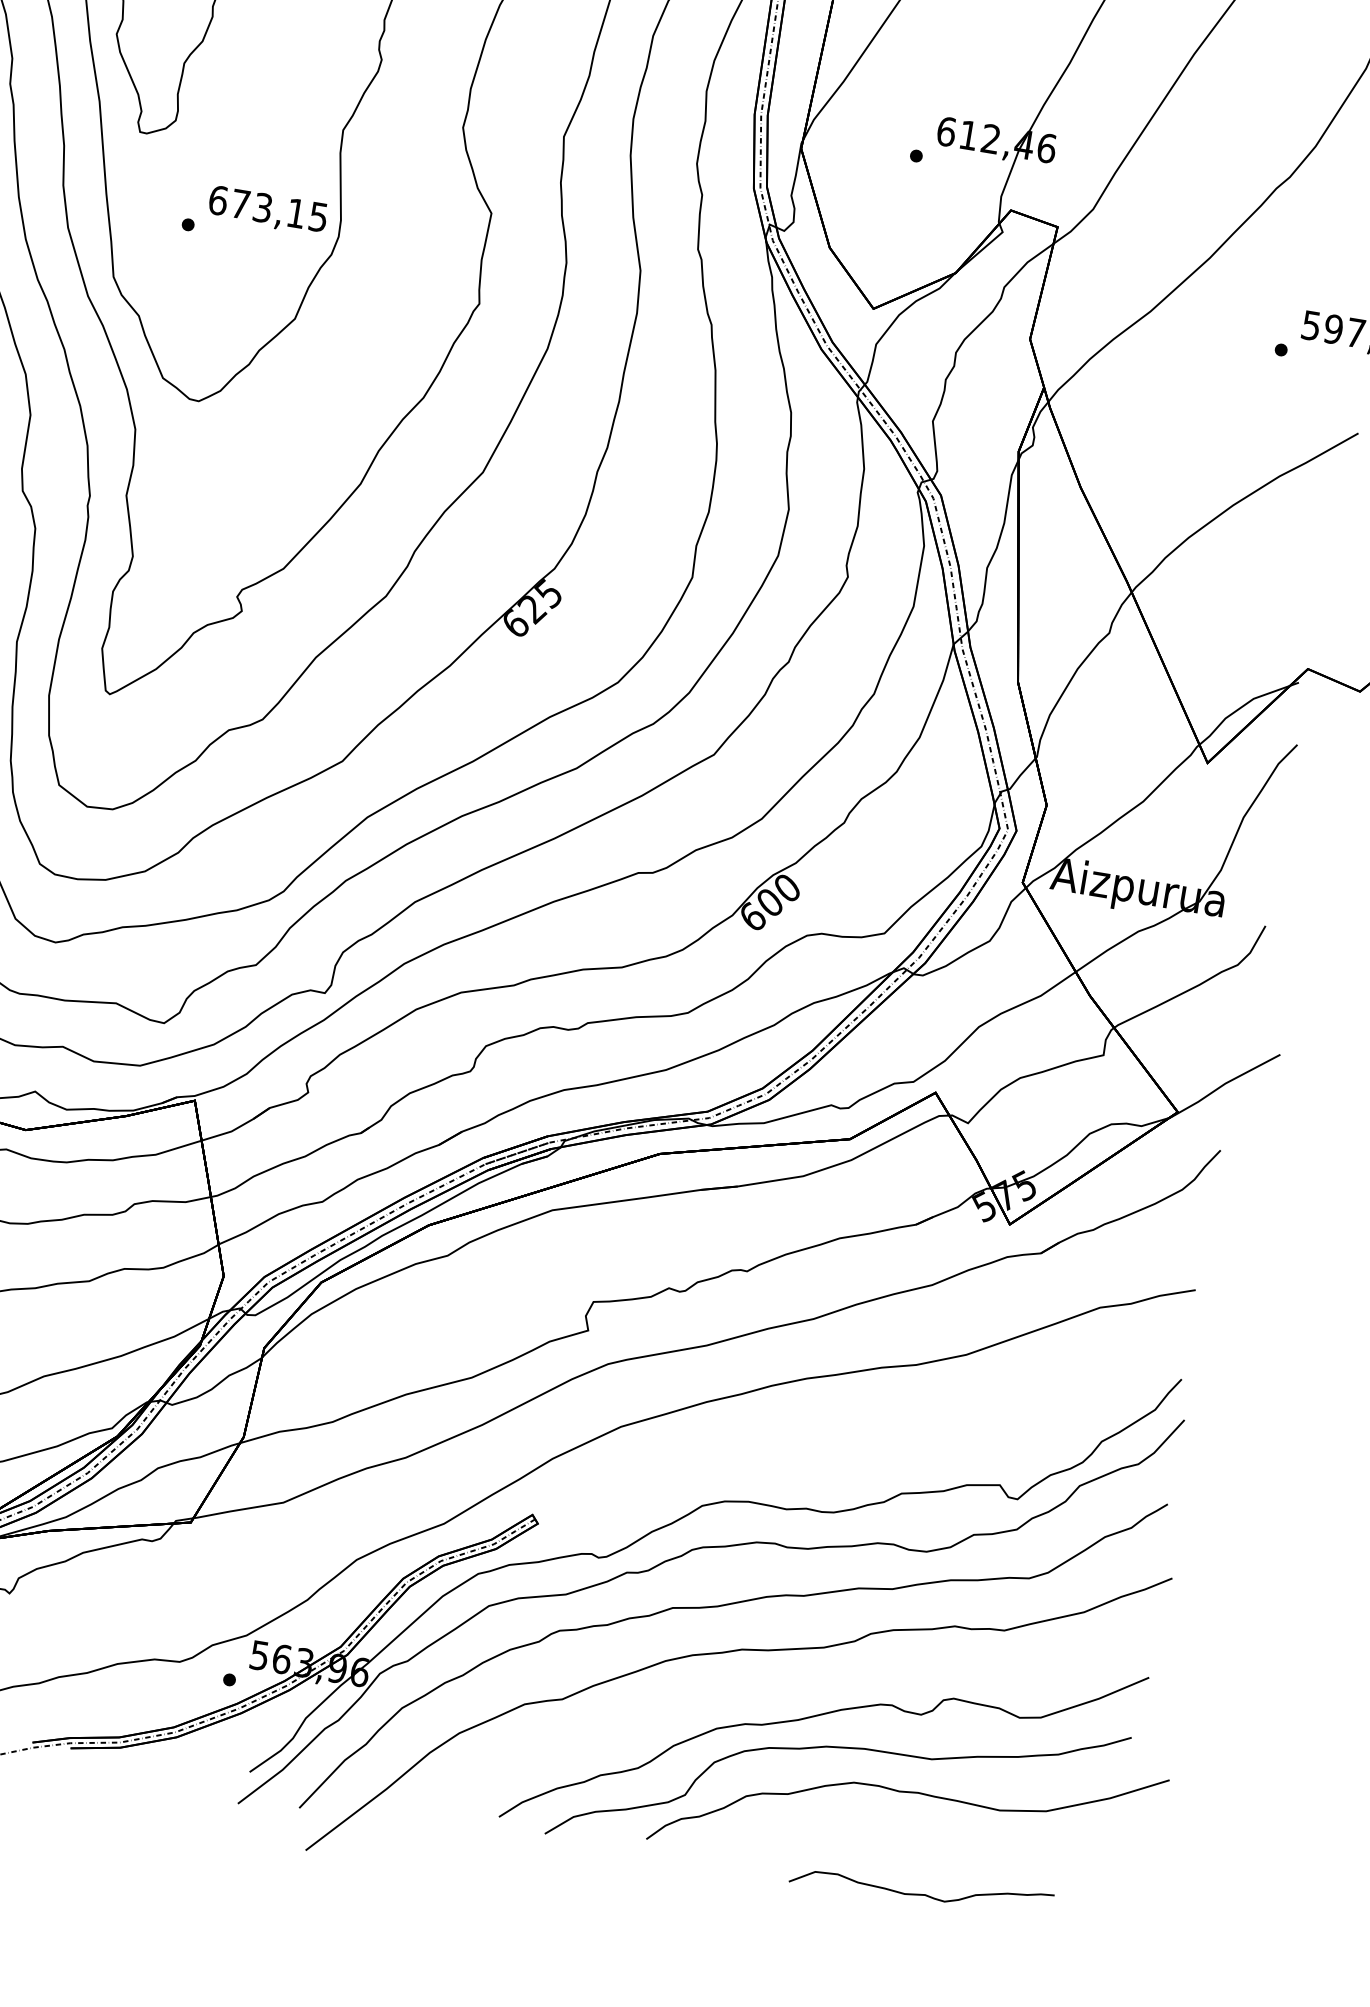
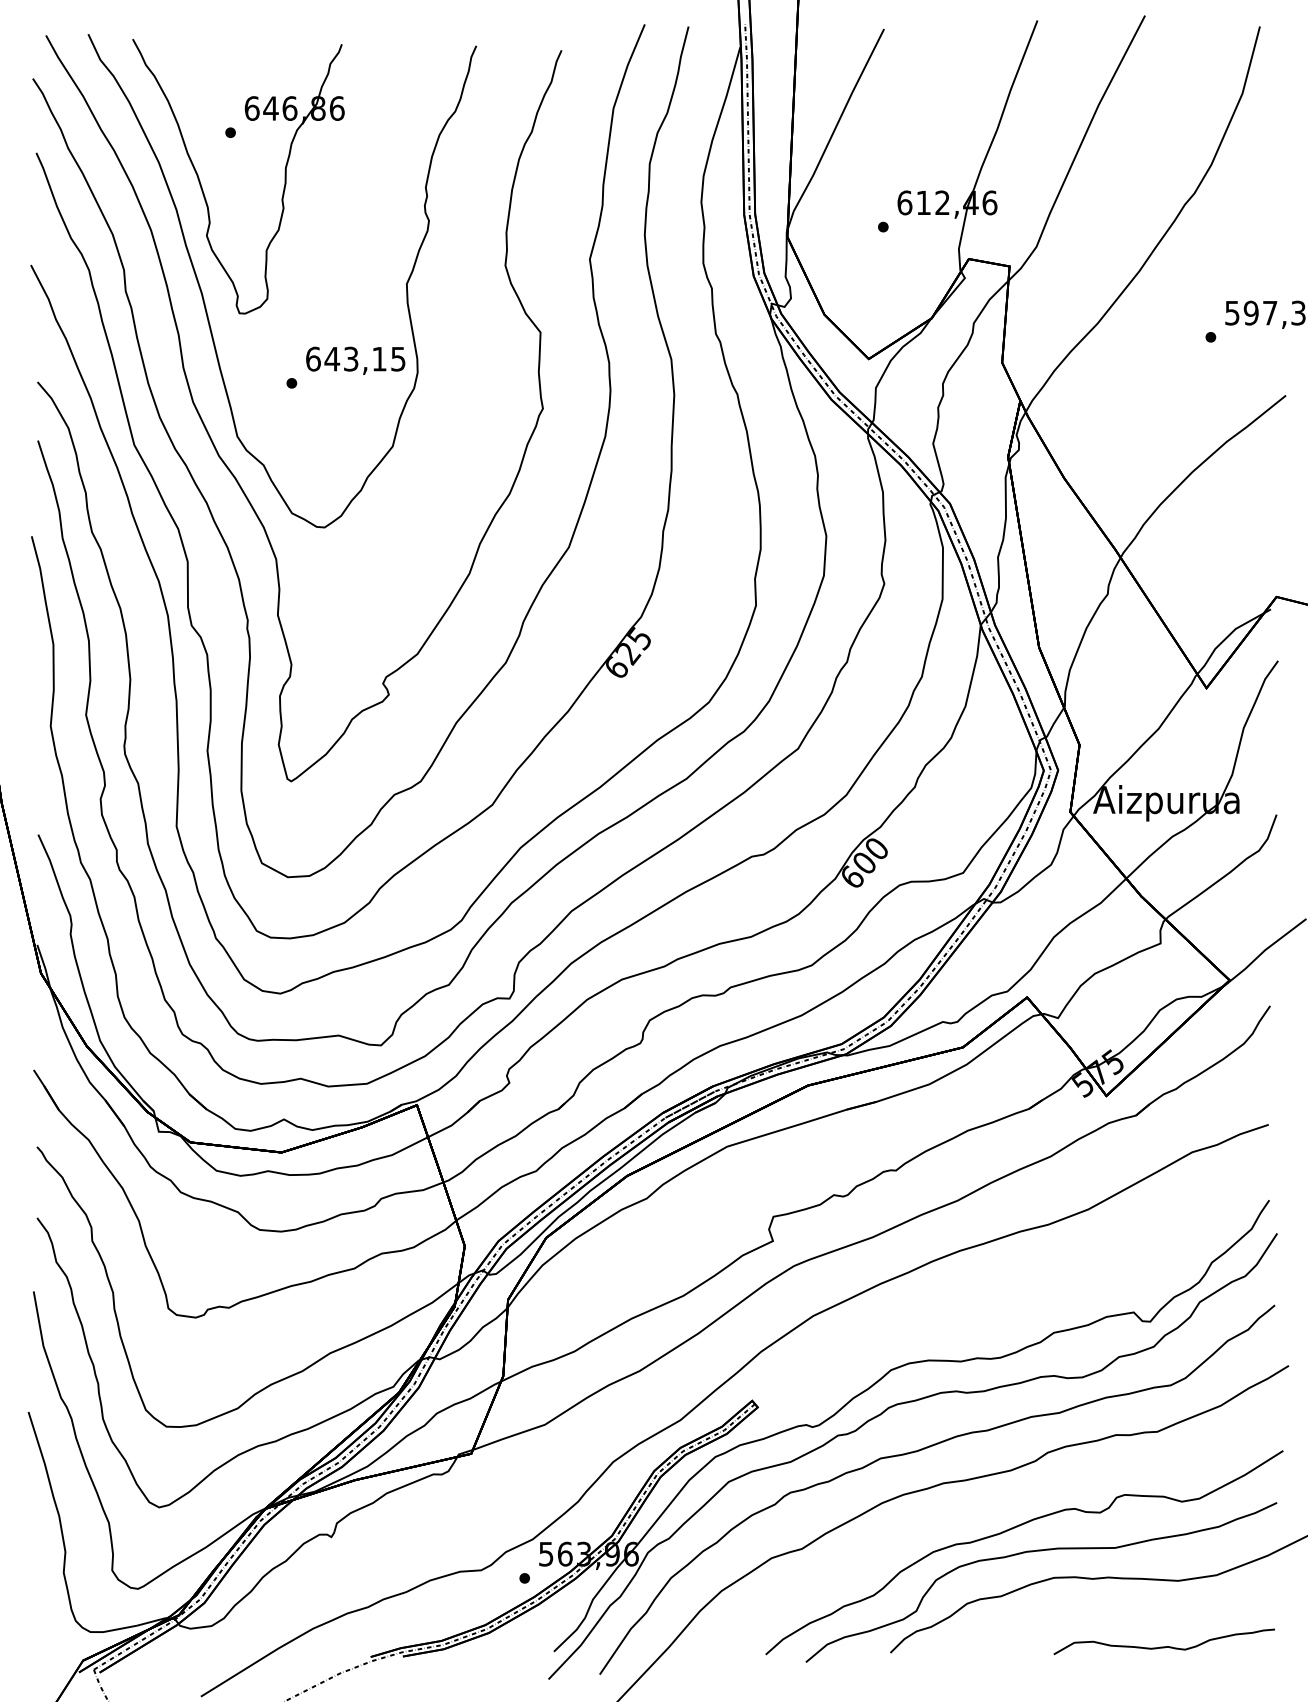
text: (240, 204) -> (332, 359), 673,15 -> 643,15
curve: (919, 1893) -> (1163, 1646), moved

